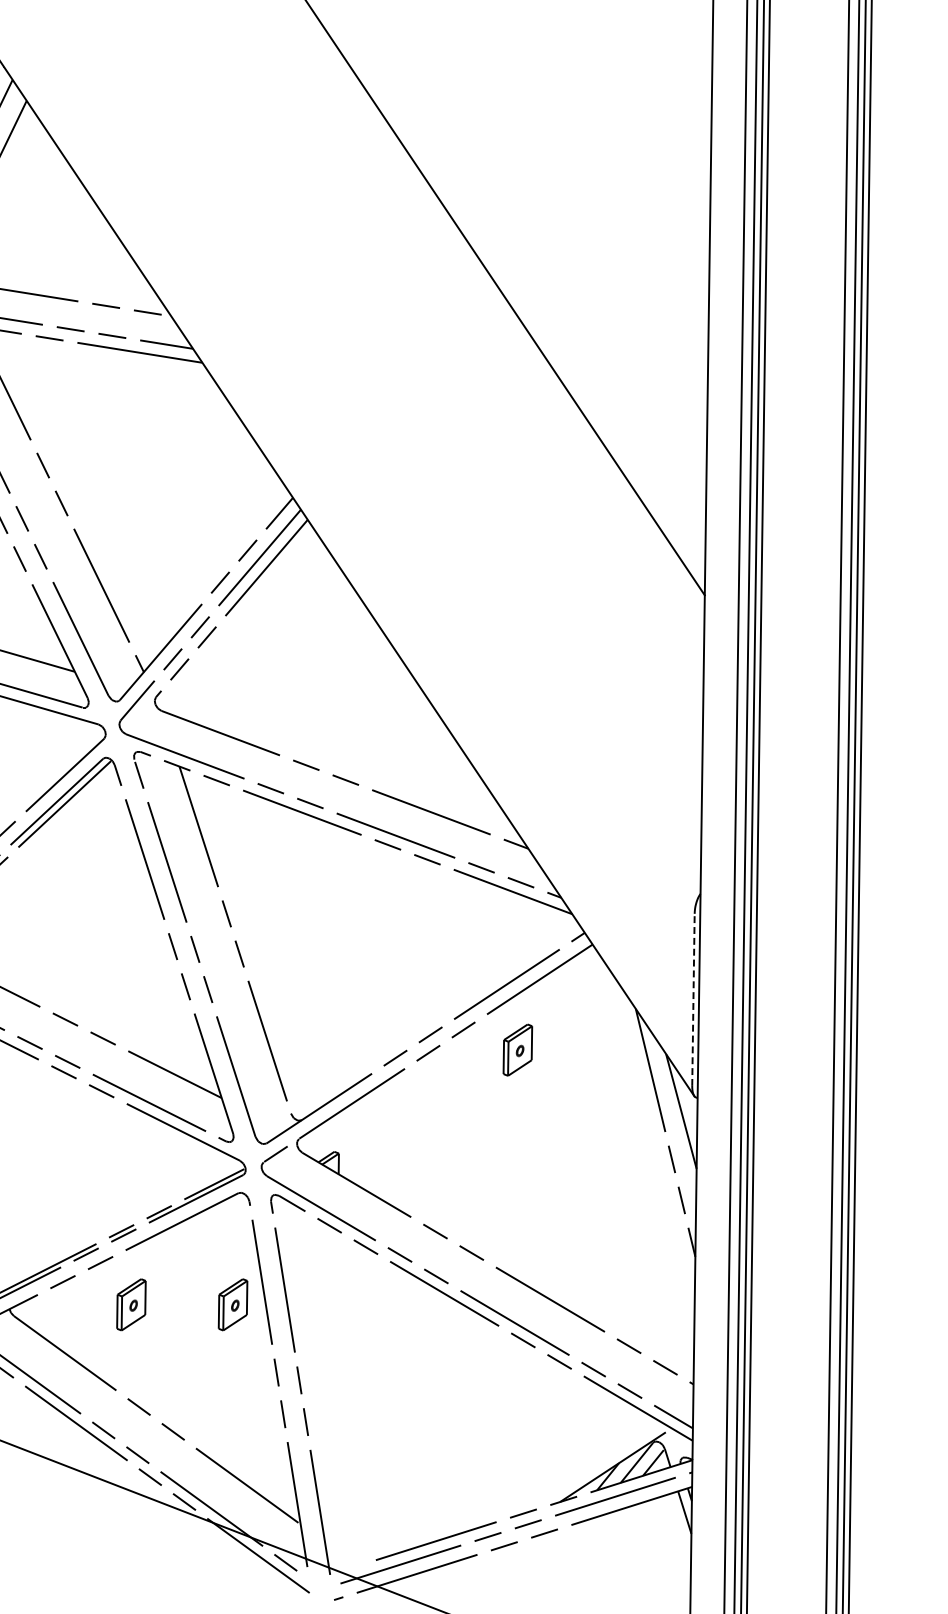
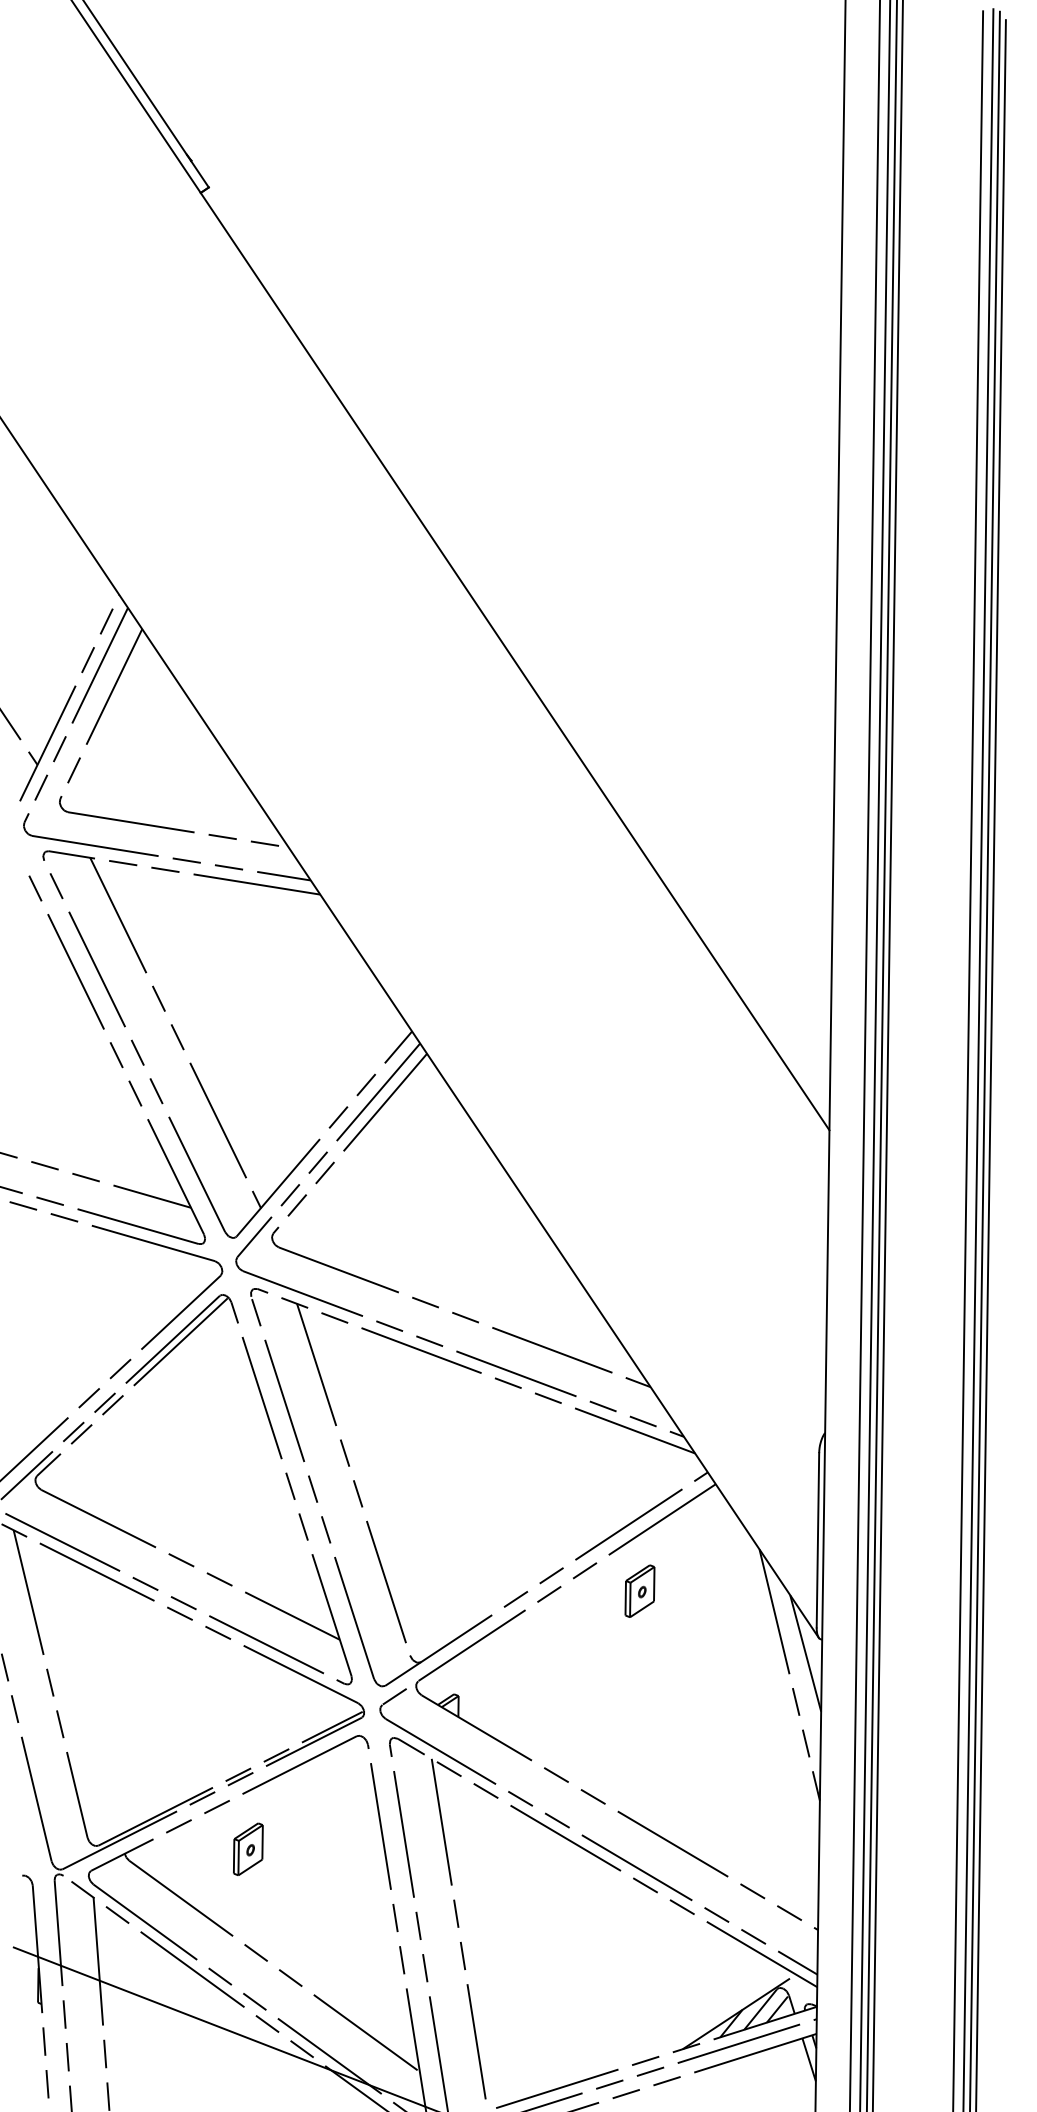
line: (693, 999) -> (817, 1539), dashed -> solid
part: (233, 1303) -> (351, 1848), removed
line: (338, 1382) -> (458, 1928), added

